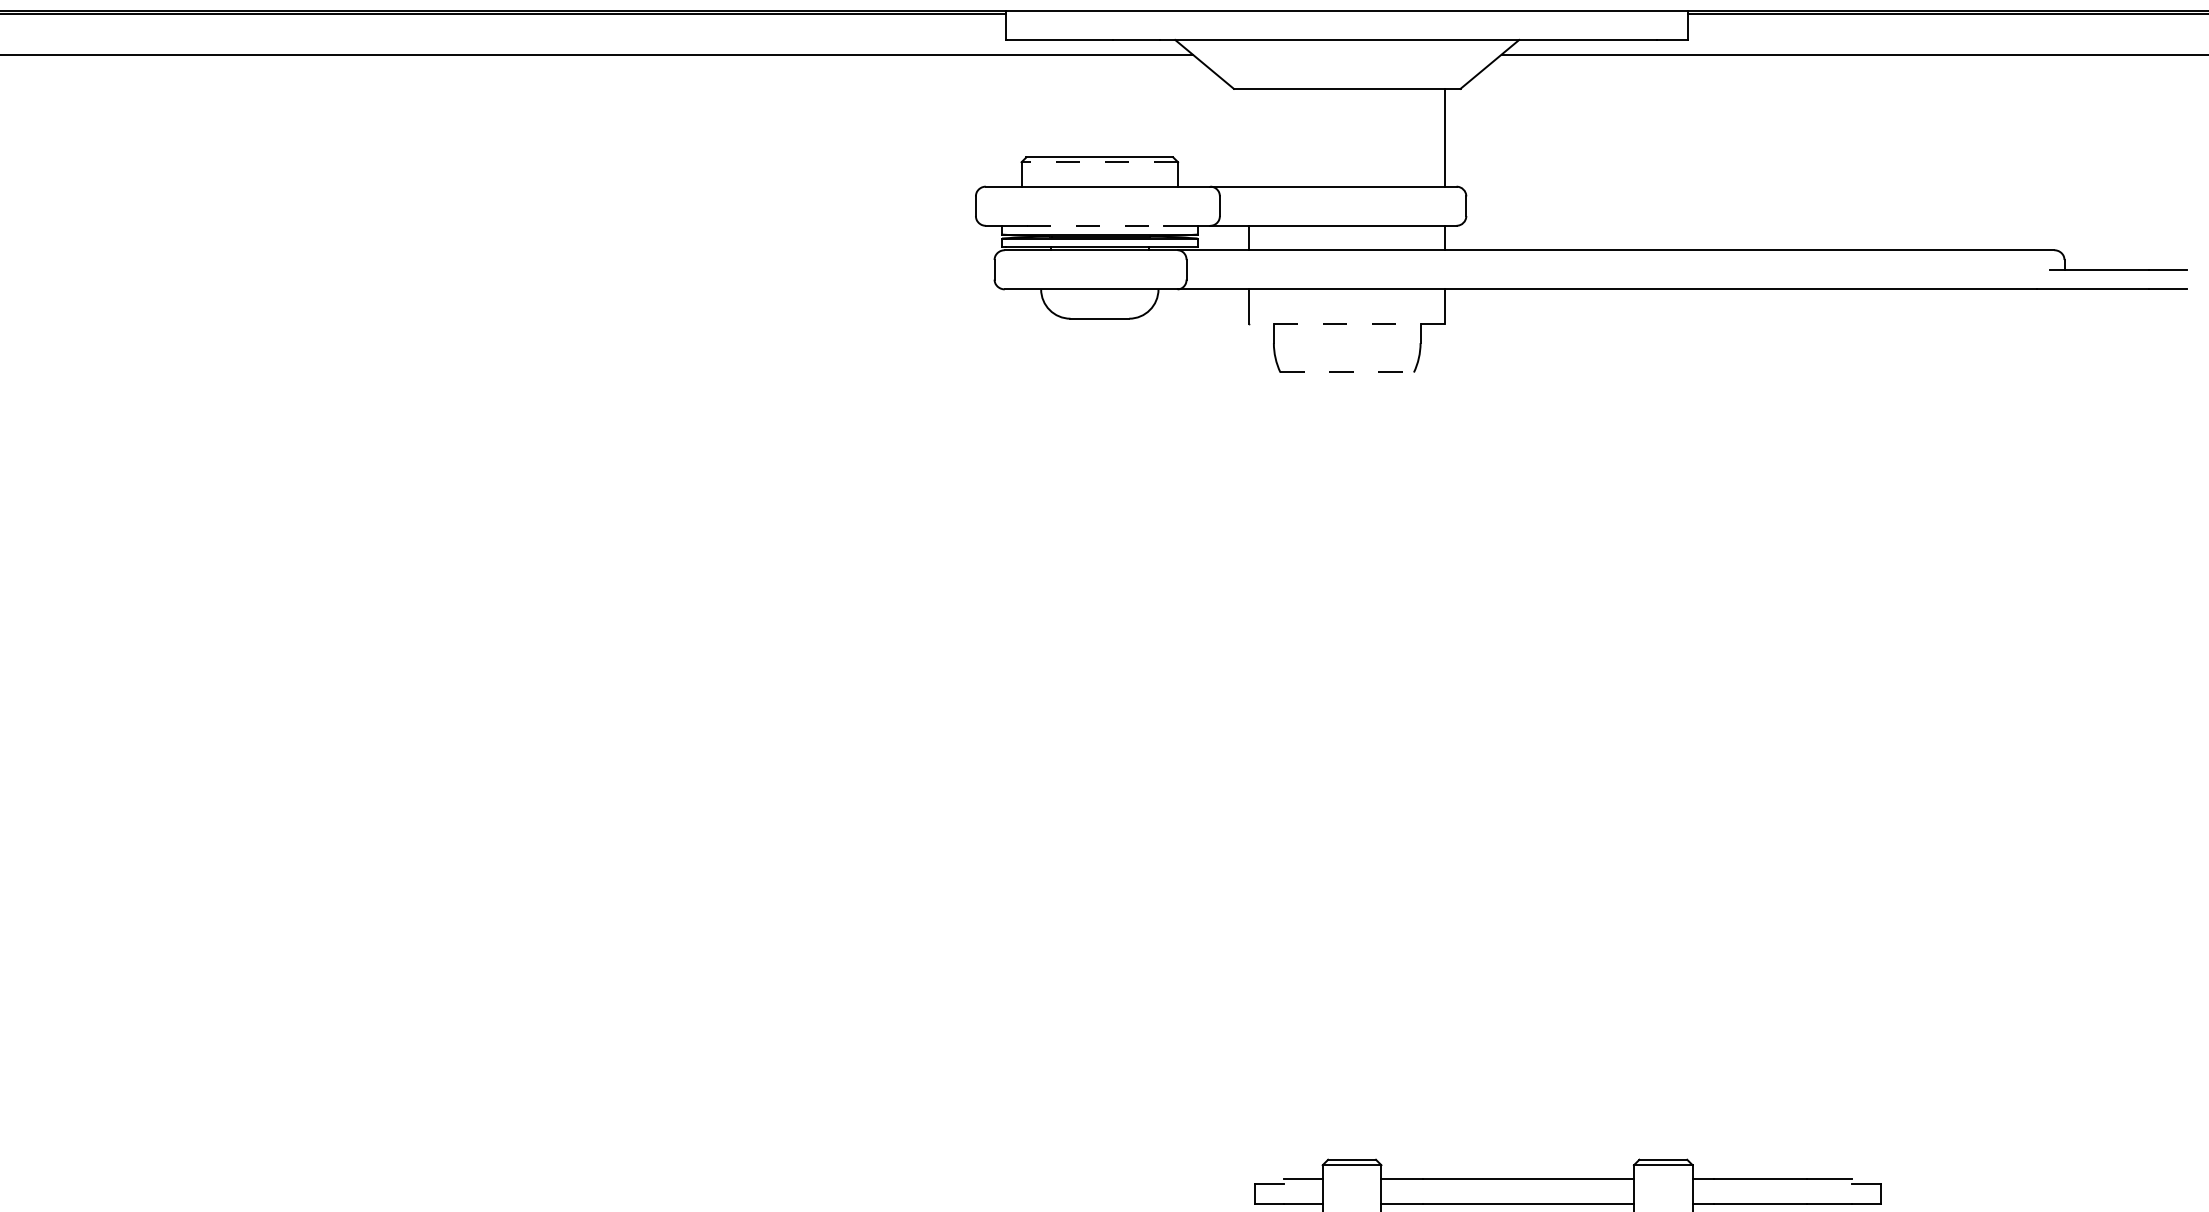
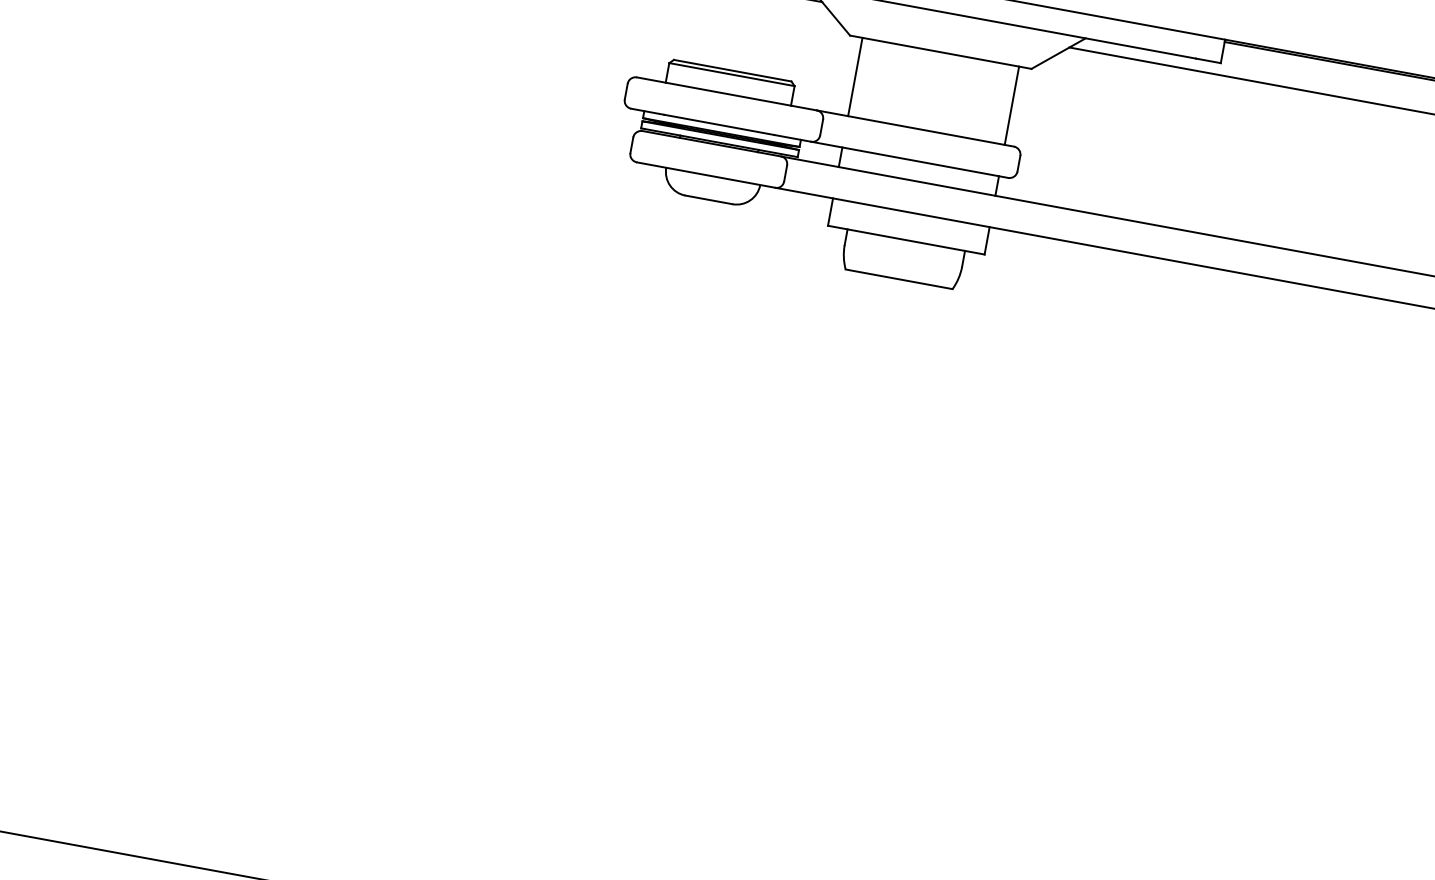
line: (1249, 137) -> (855, 76), added
line: (1099, 162) -> (731, 74), dashed -> solid
line: (1095, 225) -> (719, 124), dashed -> solid
line: (1347, 323) -> (906, 240), dashed -> solid
line: (1347, 372) -> (899, 279), dashed -> solid

